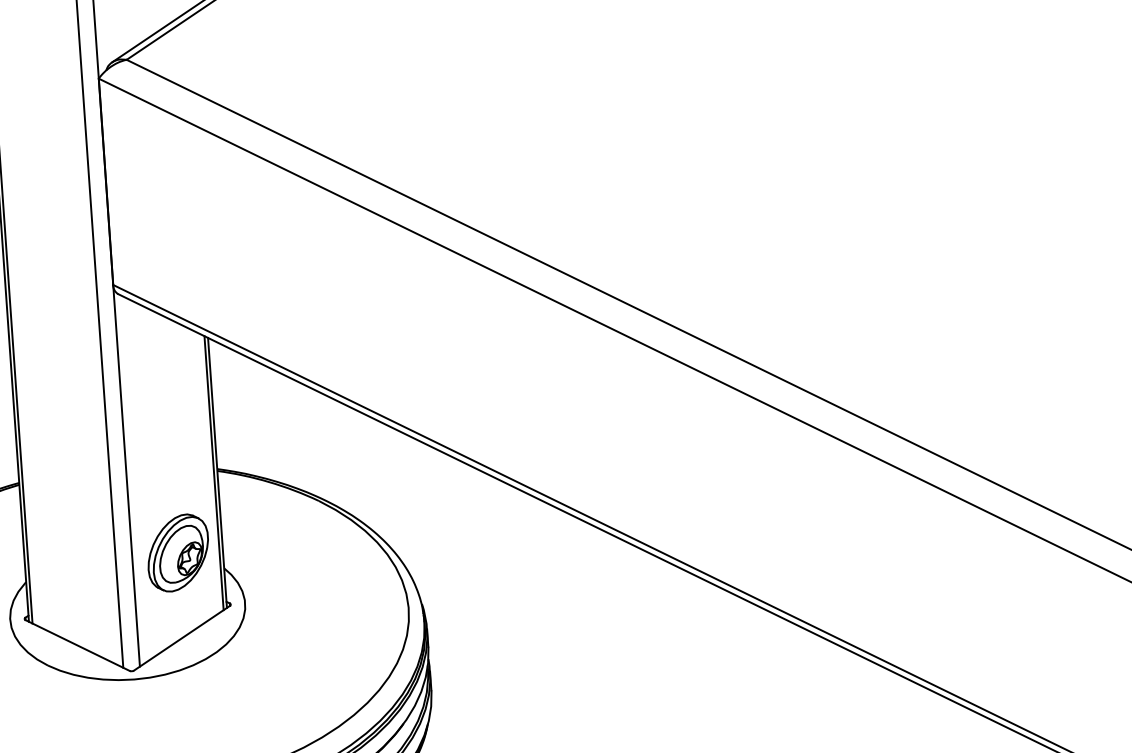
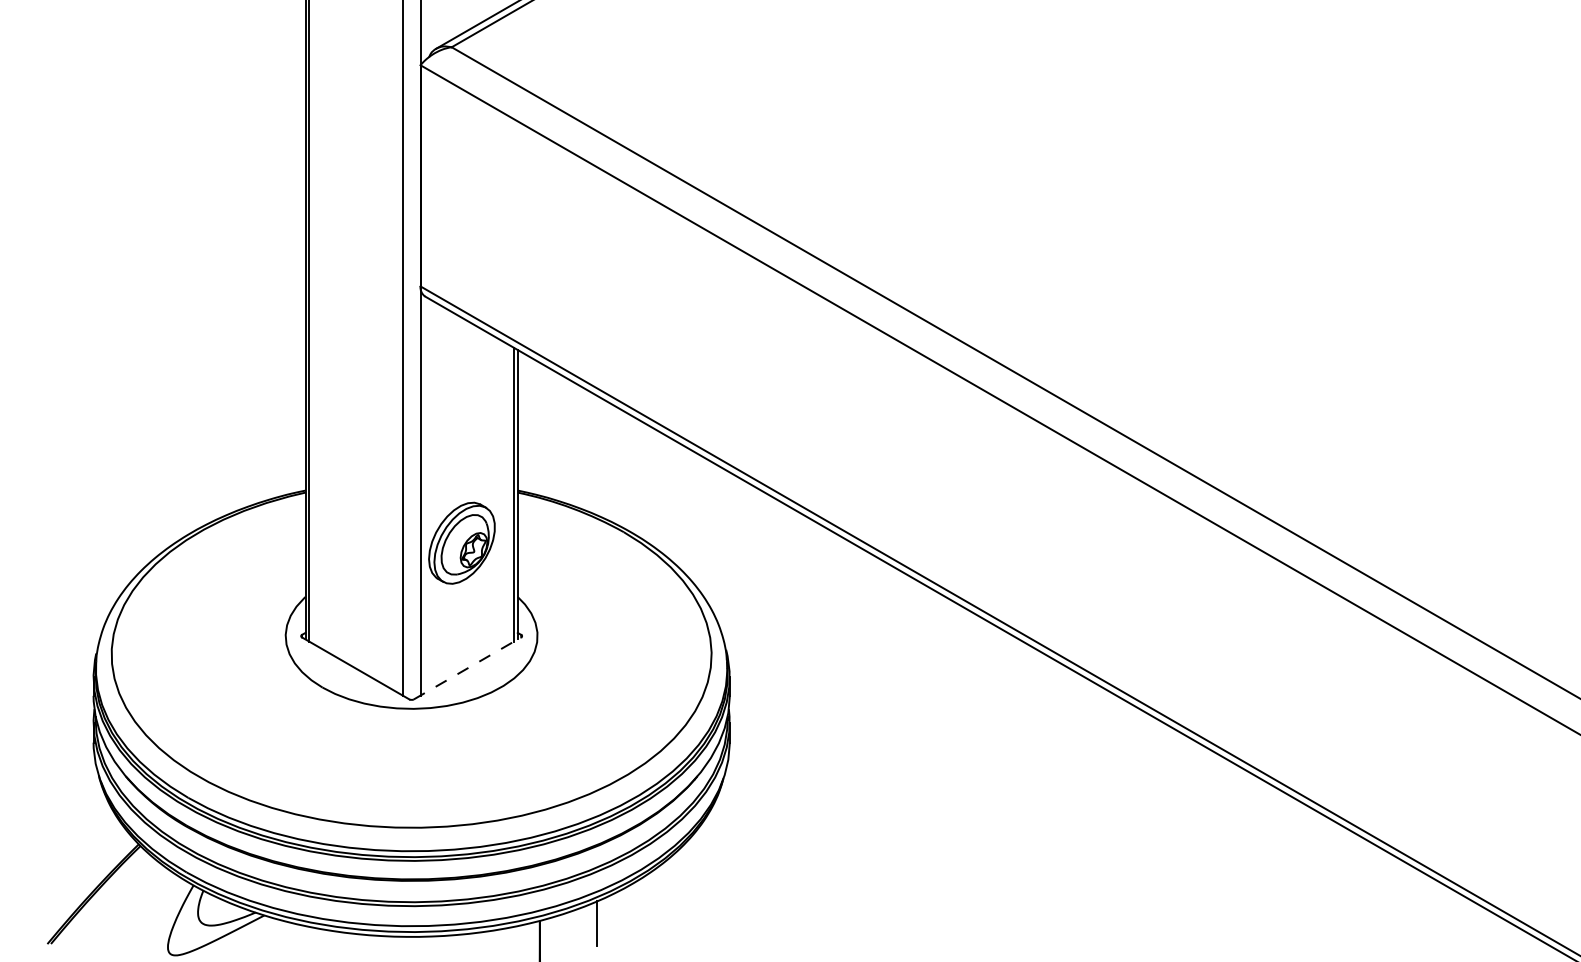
part: (177, 552) -> (461, 542), moved
line: (181, 638) -> (467, 668), solid -> dashed

